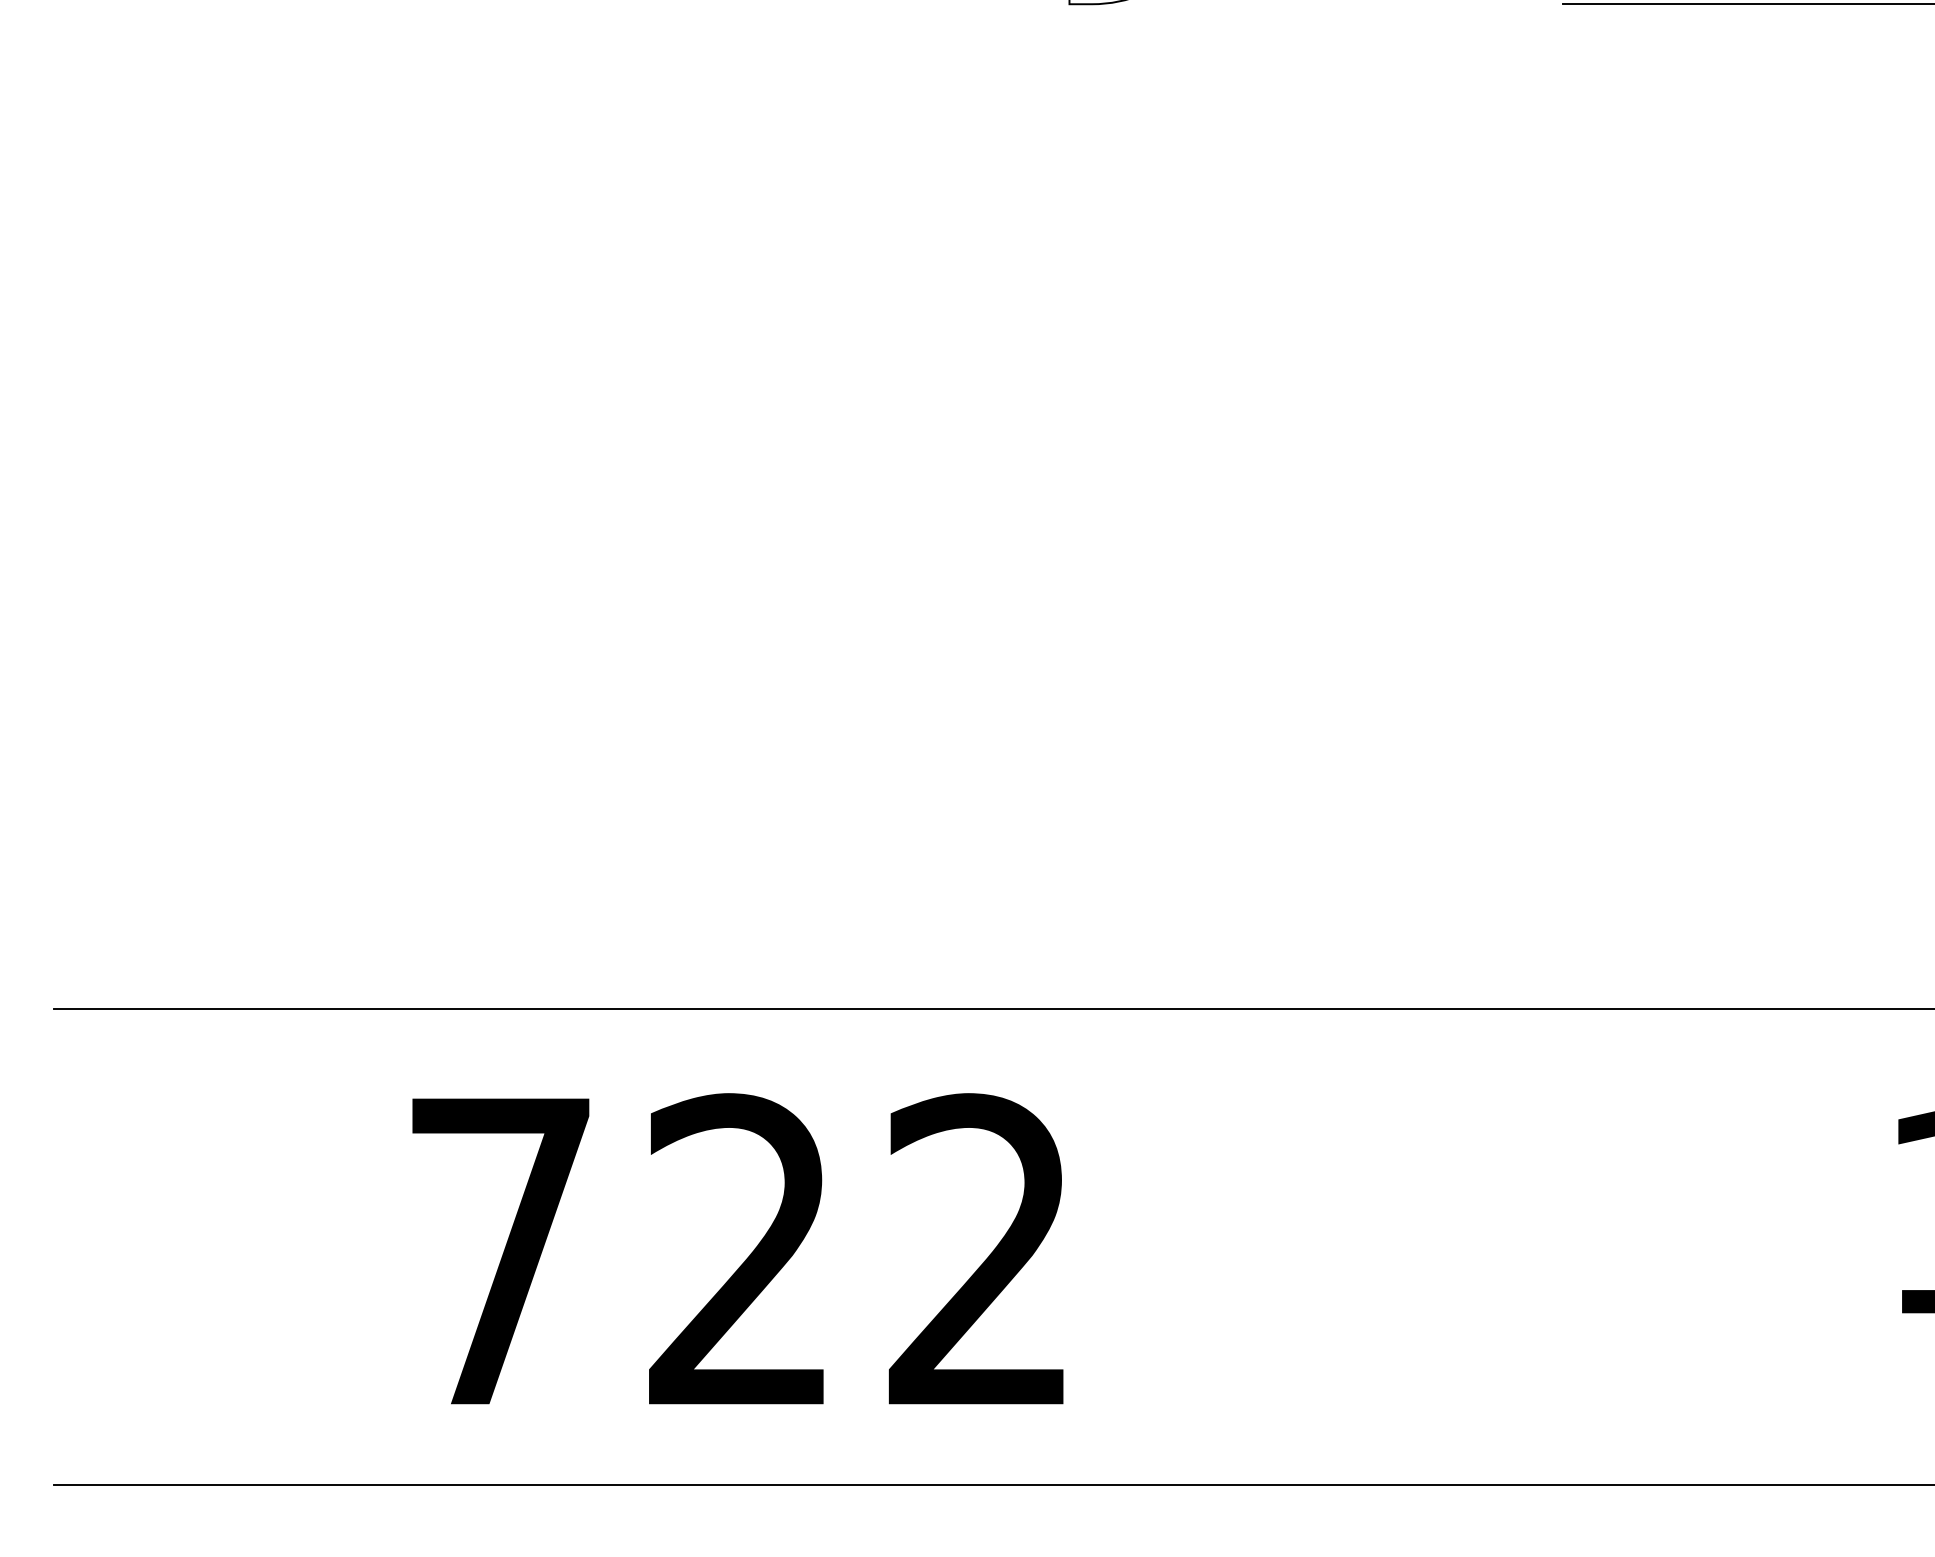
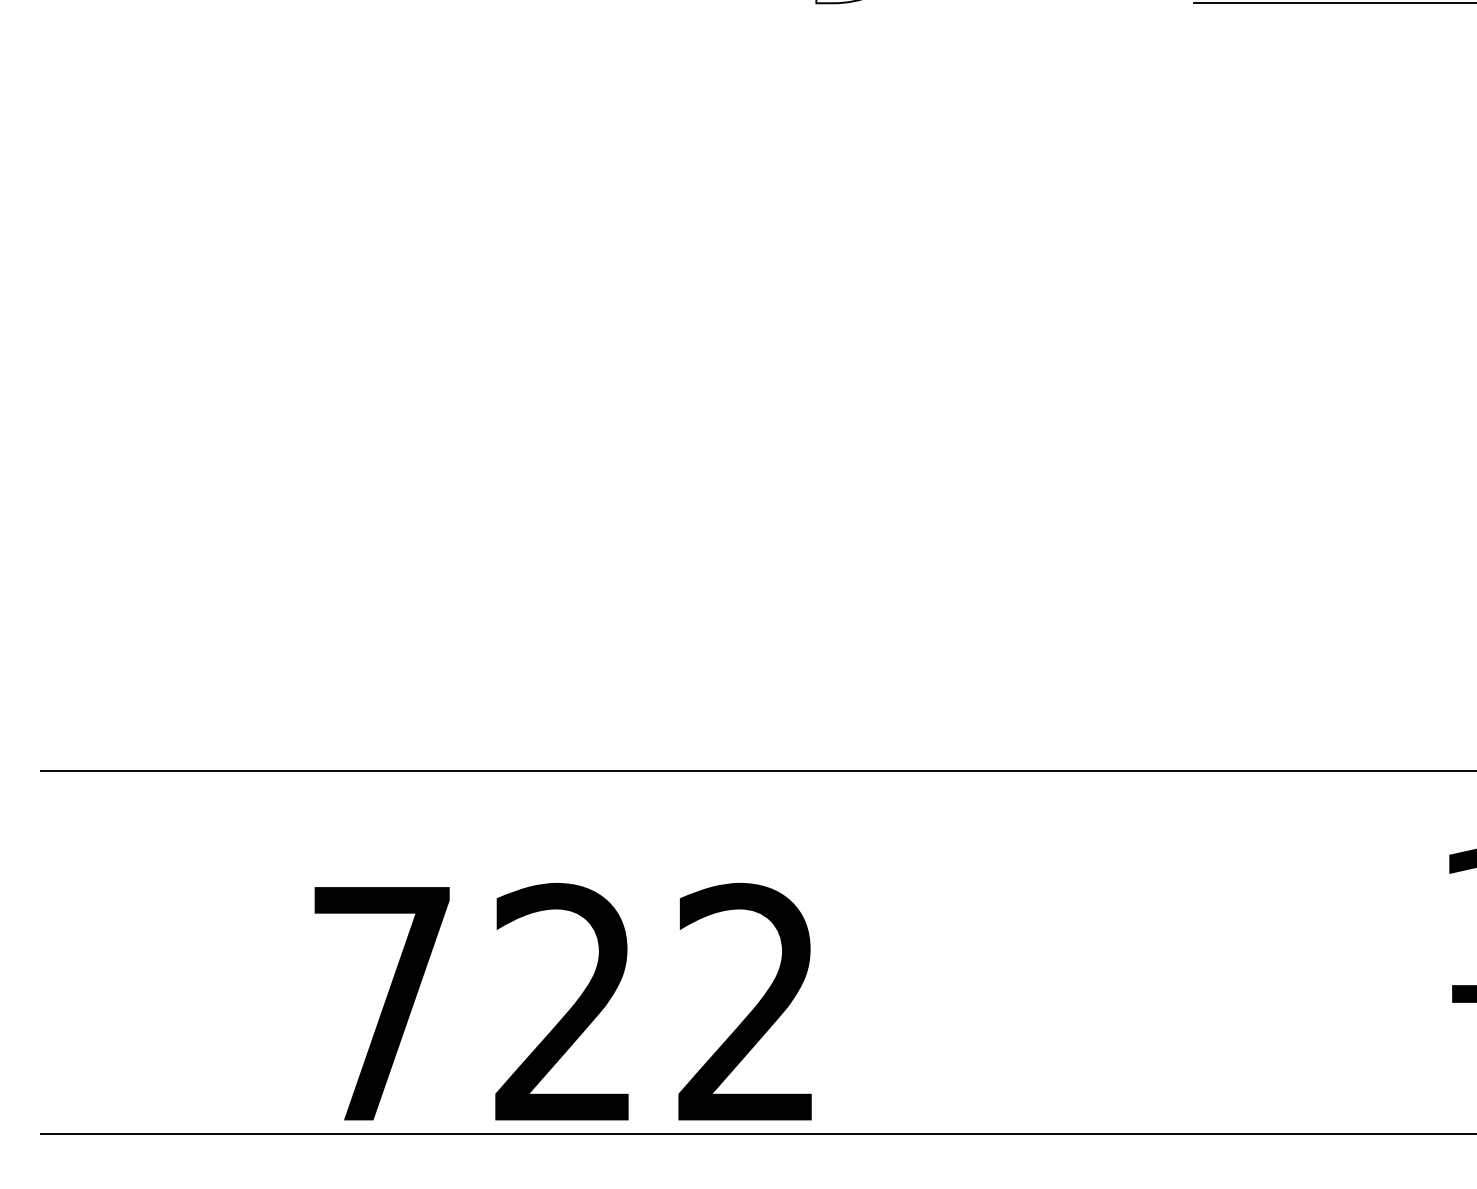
text: (737, 1248) -> (562, 1001), moved

